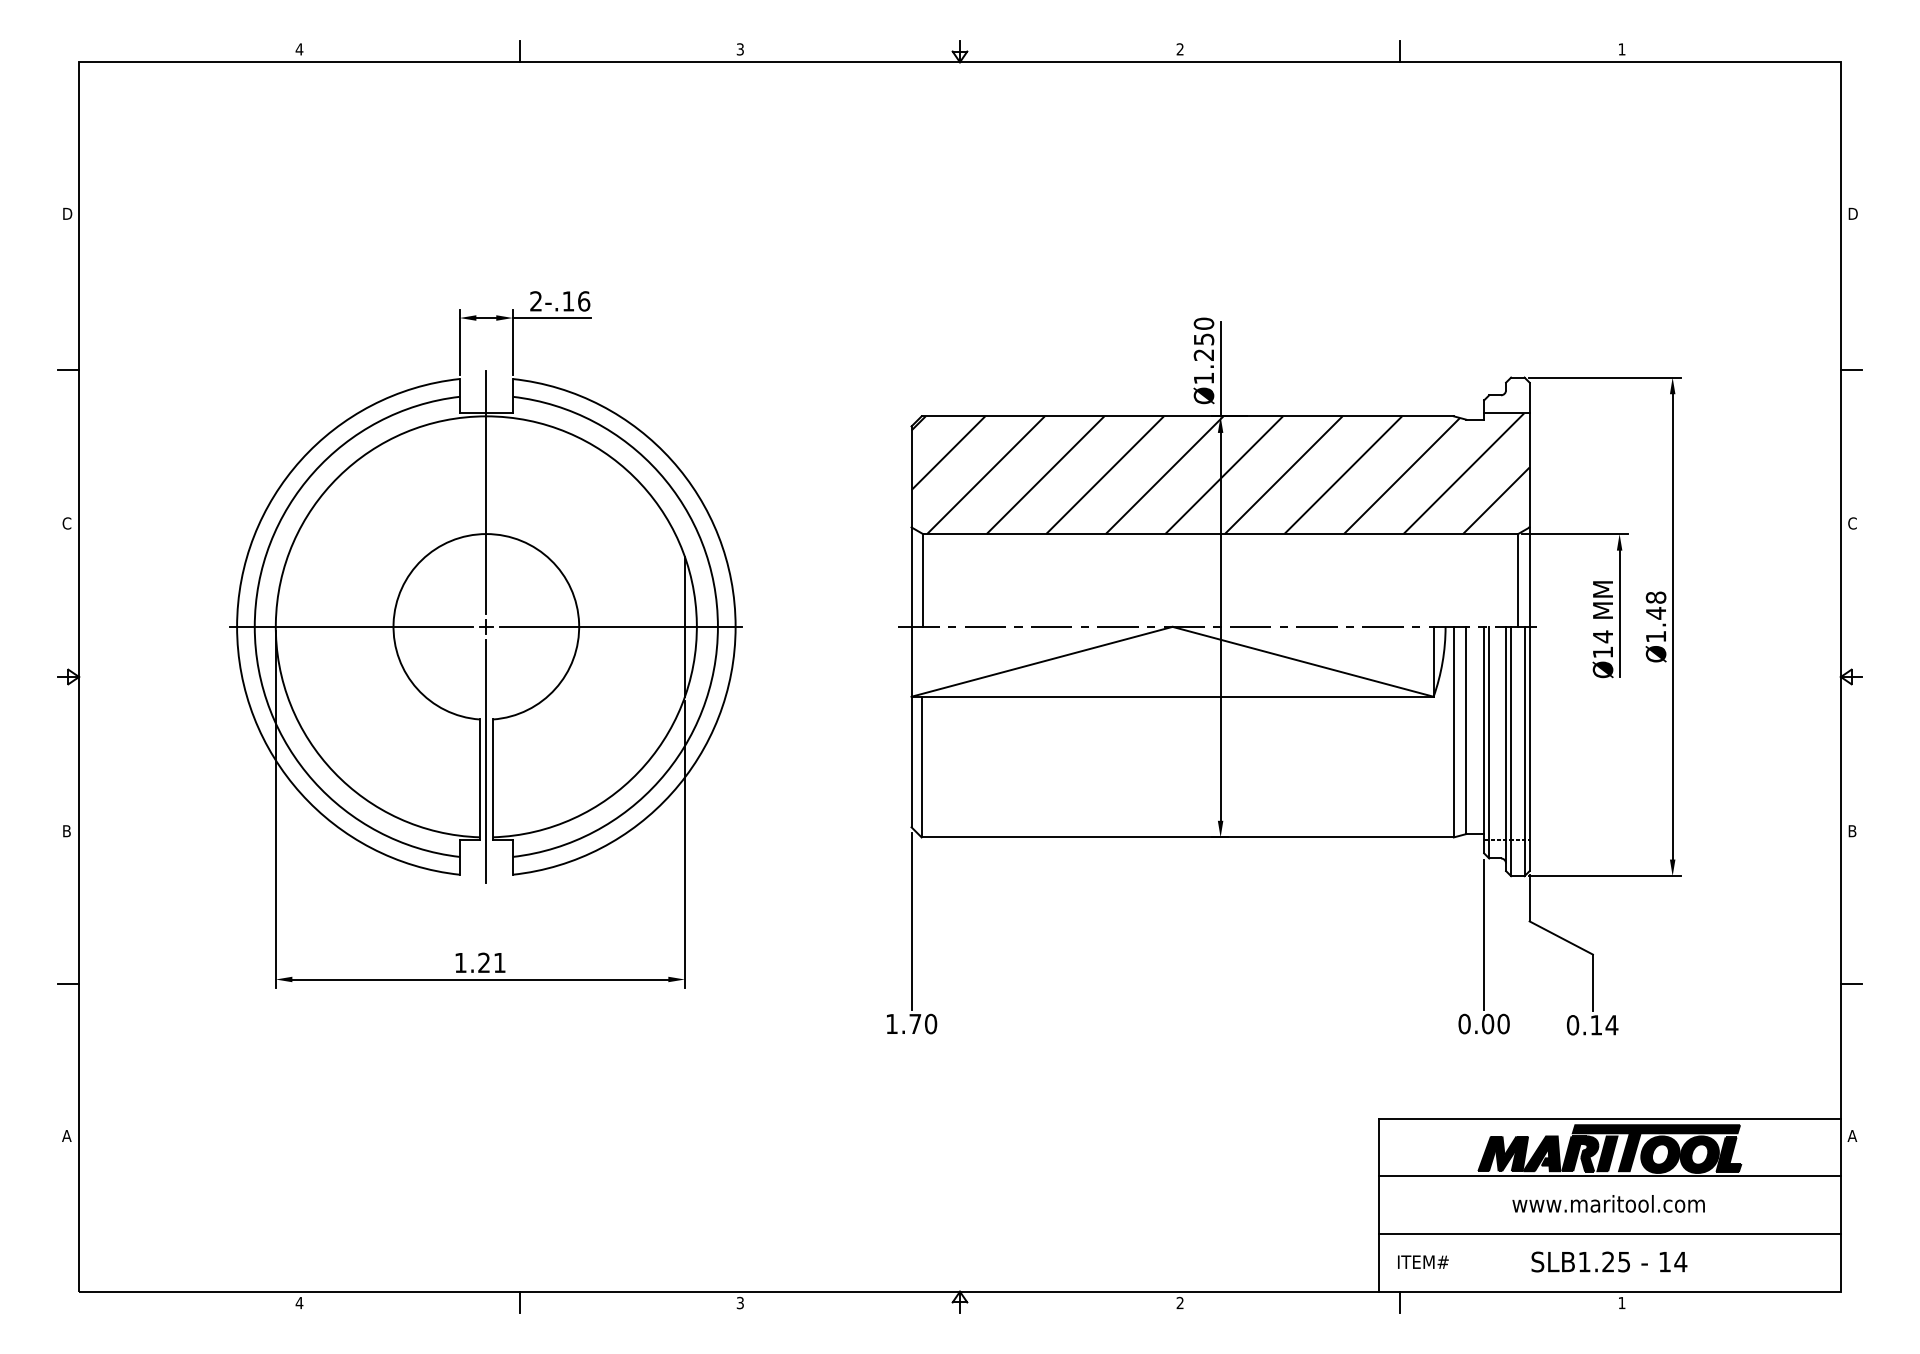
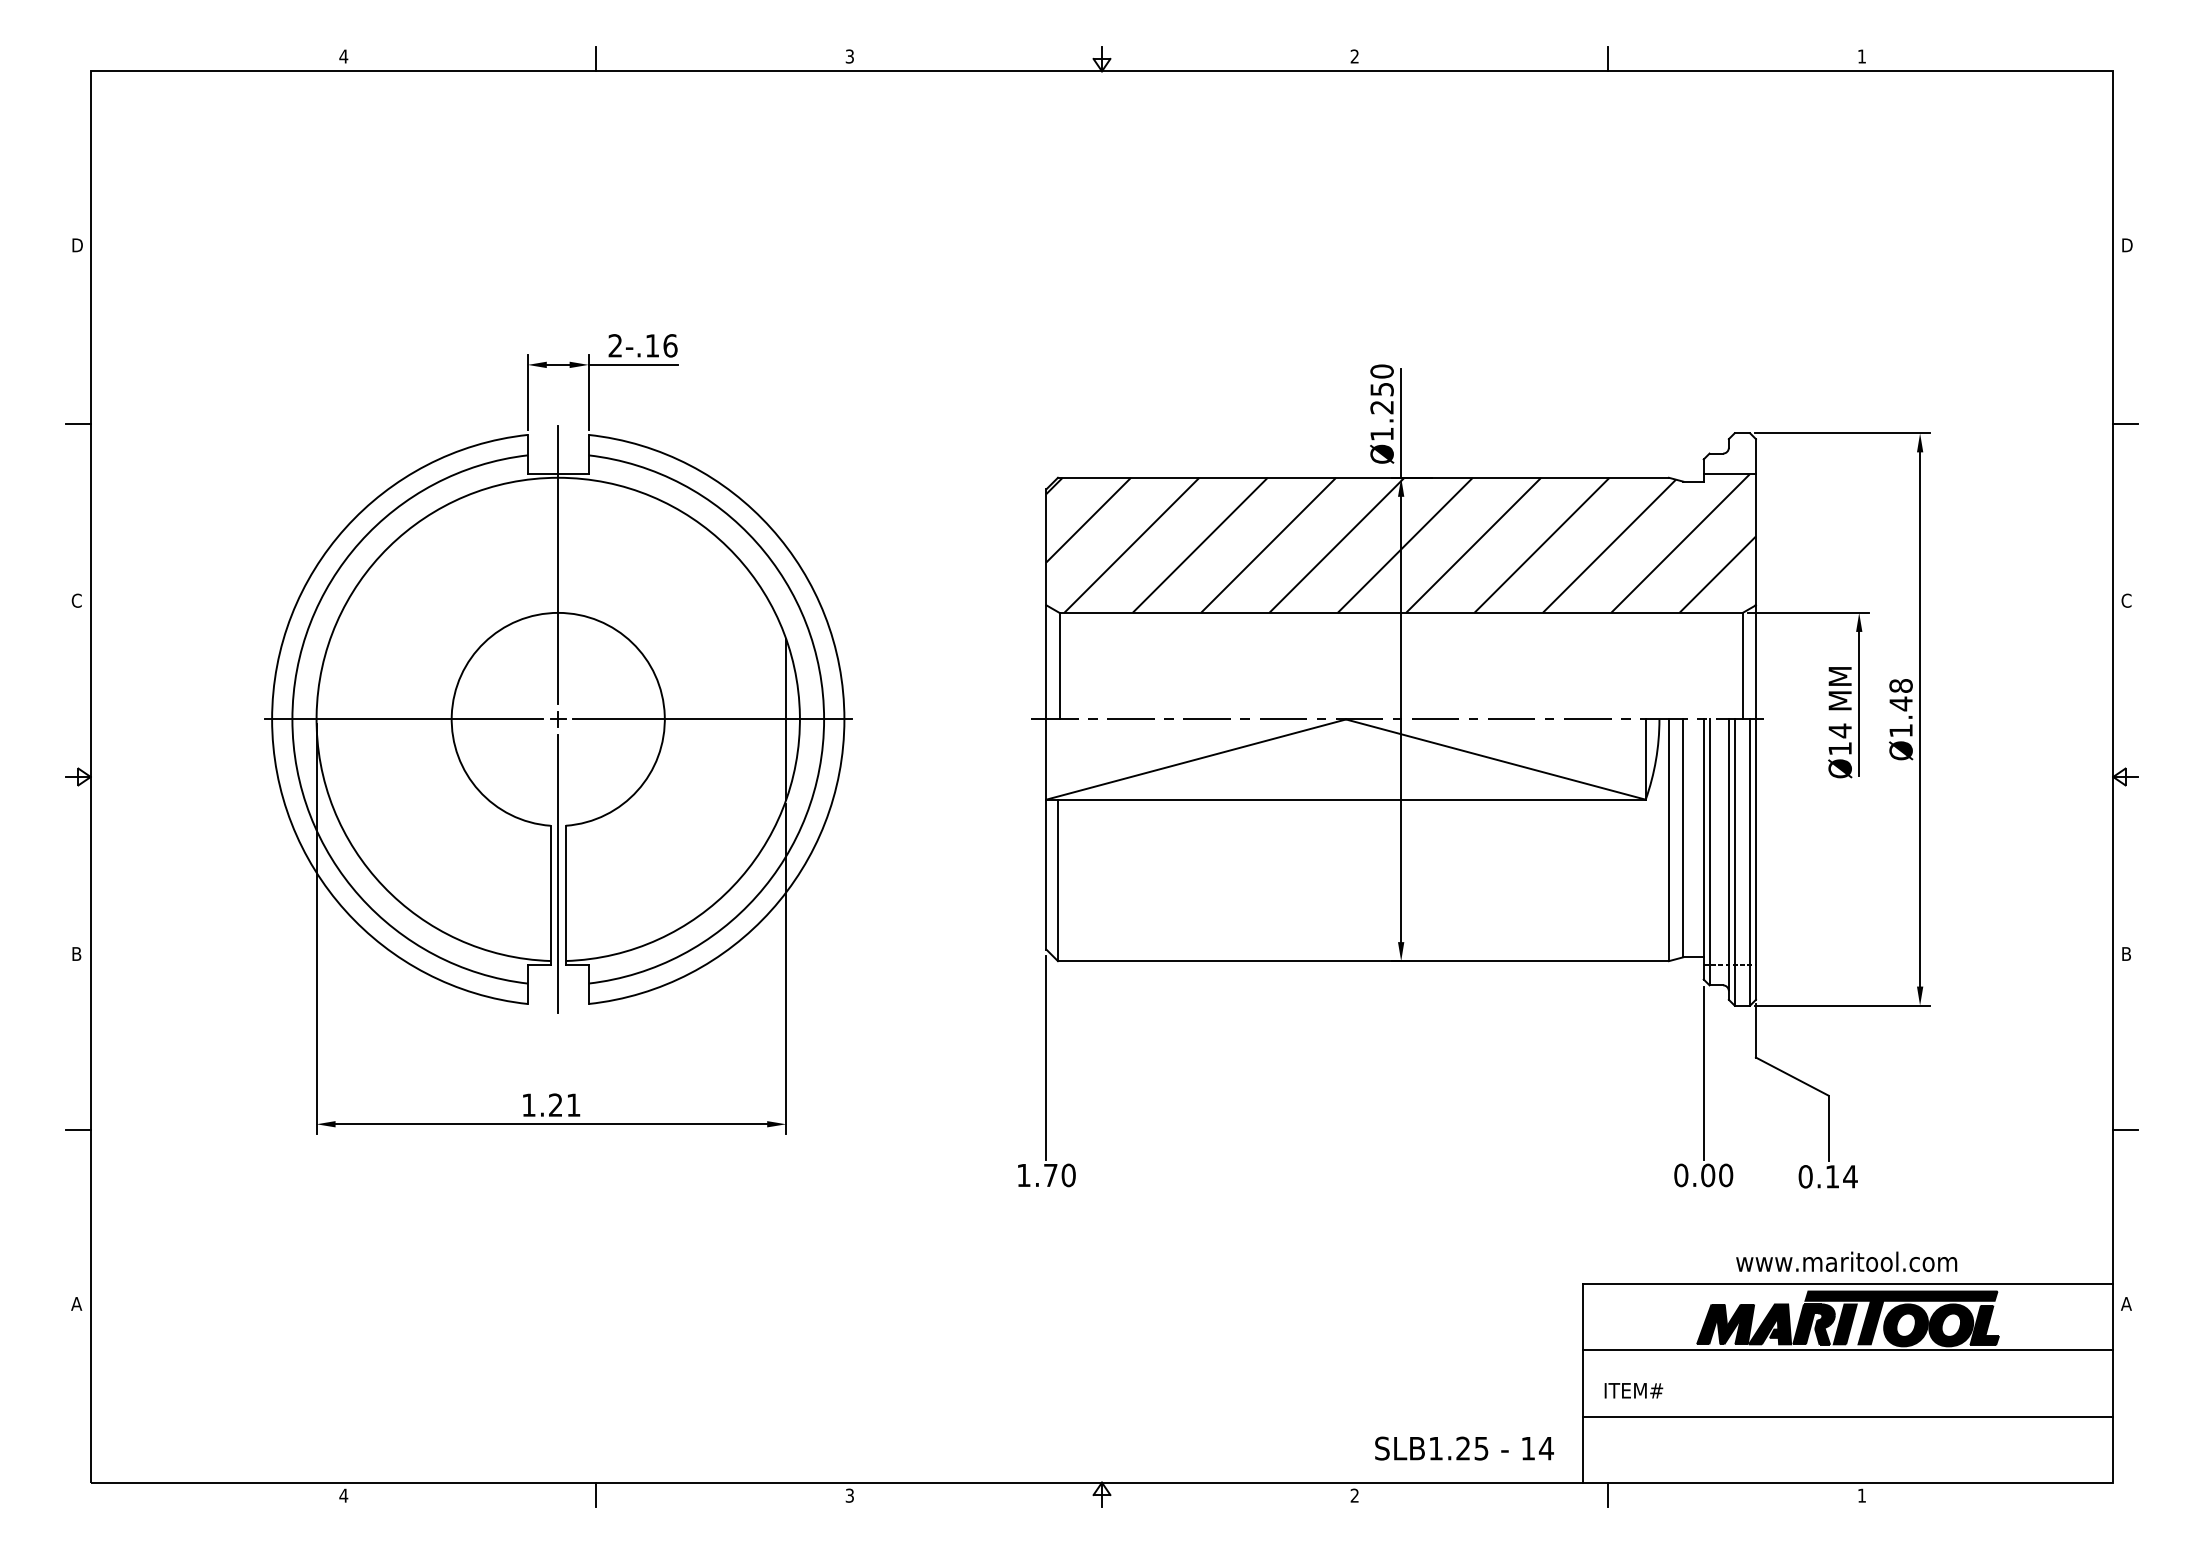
text: (1608, 1203) -> (1846, 1261), moved
text: (1422, 1261) -> (1633, 1390), moved
text: (1609, 1261) -> (1464, 1448), moved

